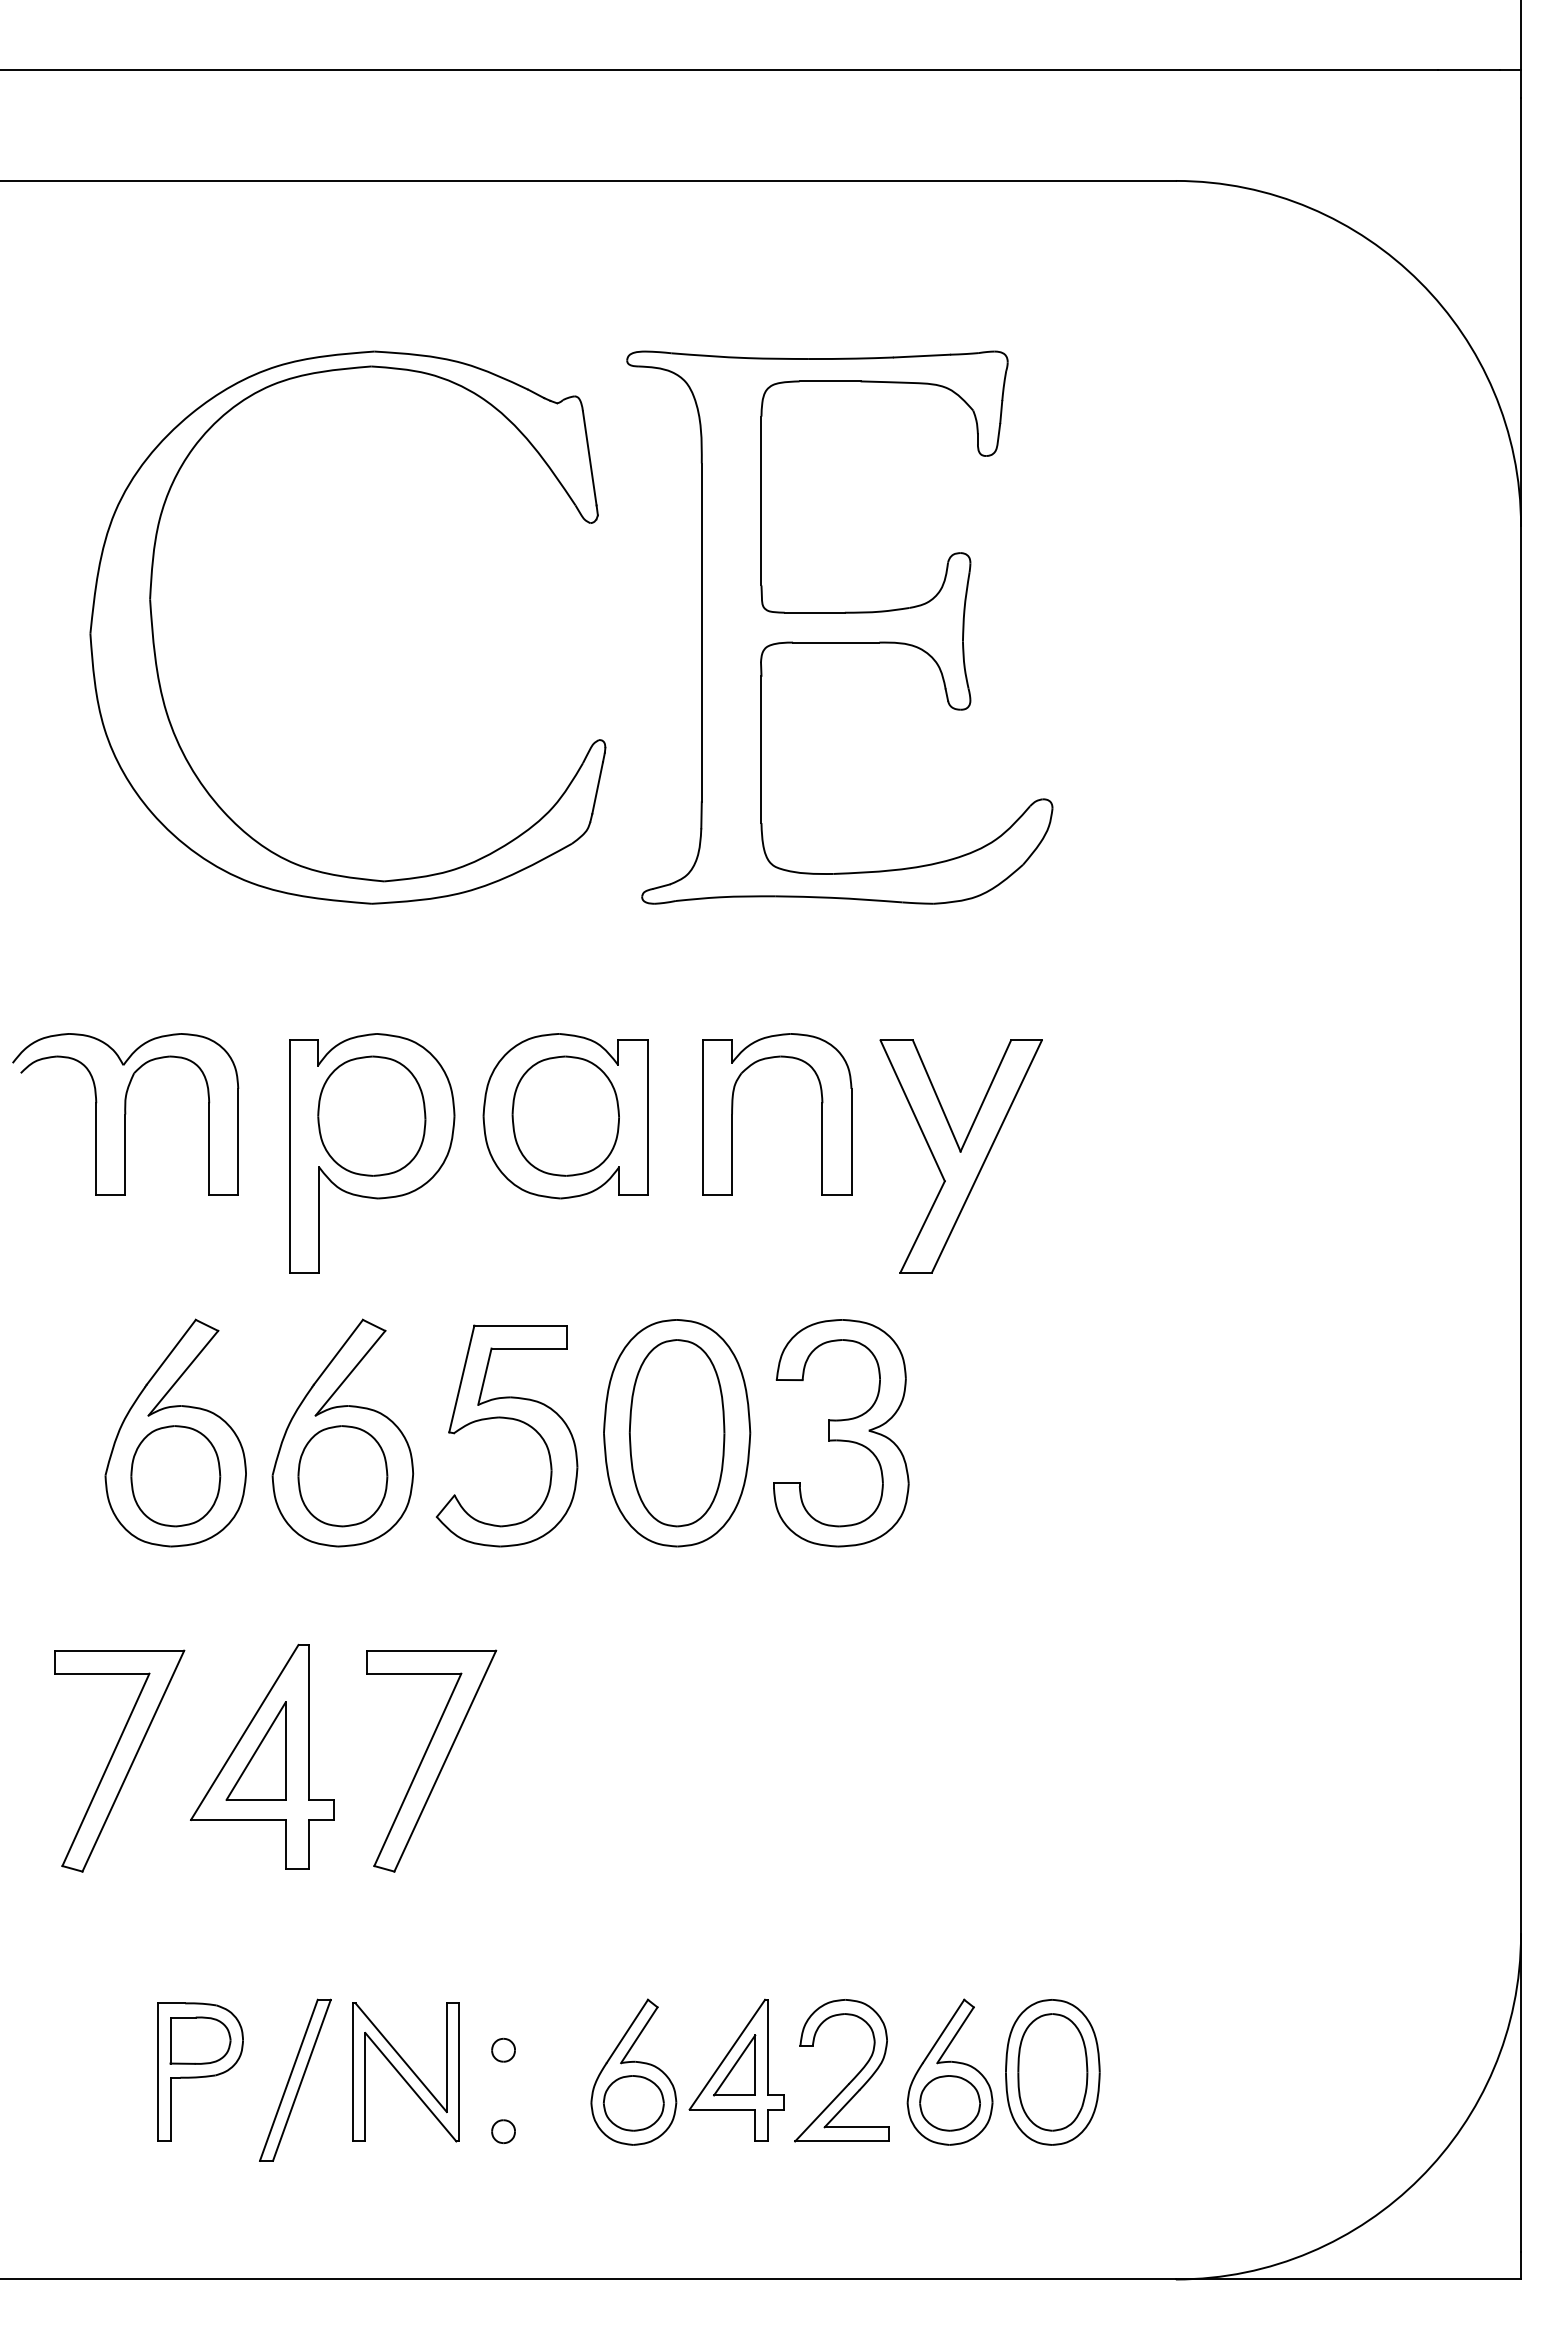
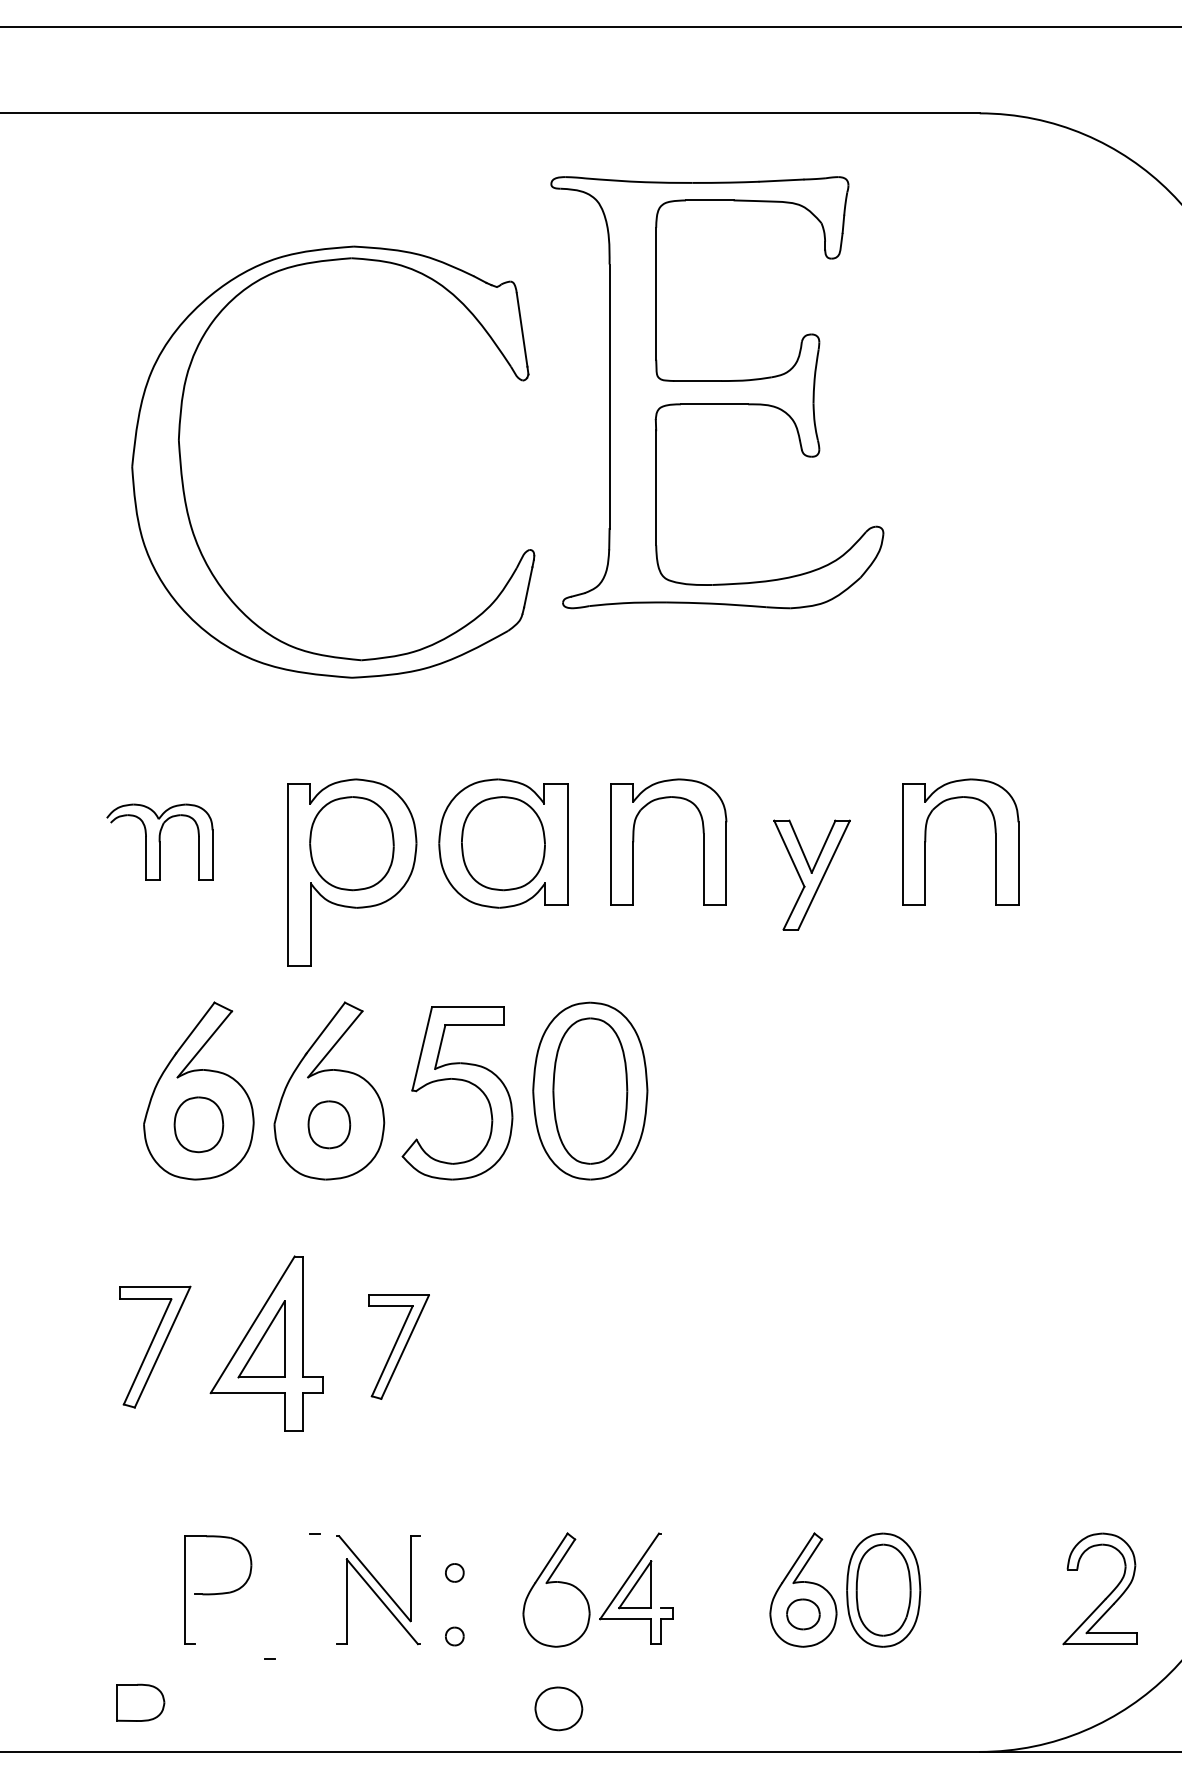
part: (839, 627) -> (717, 392), moved
part: (125, 1114) -> (159, 842), size x0.6
part: (1195, 1114) -> (995, 842), added
part: (960, 1156) -> (811, 875), size x0.6
part: (841, 1433) -> (718, 1091), removed
part: (175, 1476) -> (198, 1124), size x0.7
part: (342, 1476) -> (329, 1124), size x0.6
part: (119, 1760) -> (154, 1346), size x0.7
part: (431, 1760) -> (398, 1346), size x0.6
part: (200, 2040) -> (140, 1702), moved
line: (767, 2047) -> (660, 1570), removed
line: (353, 2072) -> (337, 1590), removed
line: (459, 2072) -> (420, 1590), removed
line: (288, 2079) -> (286, 1595), removed
line: (301, 2079) -> (297, 1595), removed
part: (851, 2079) -> (1107, 1595), moved
part: (633, 2103) -> (558, 1708), moved
part: (949, 2103) -> (802, 1614), size x0.7
line: (170, 2109) -> (194, 1619), removed

